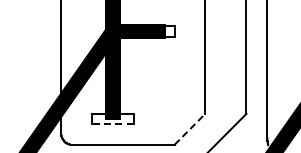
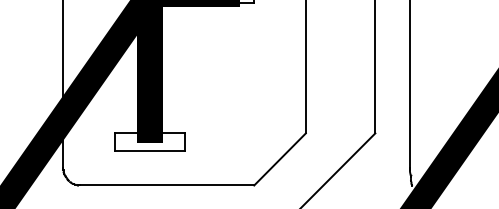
line: (112, 124) -> (149, 151), dashed -> solid
line: (190, 129) -> (280, 159), dashed -> solid

